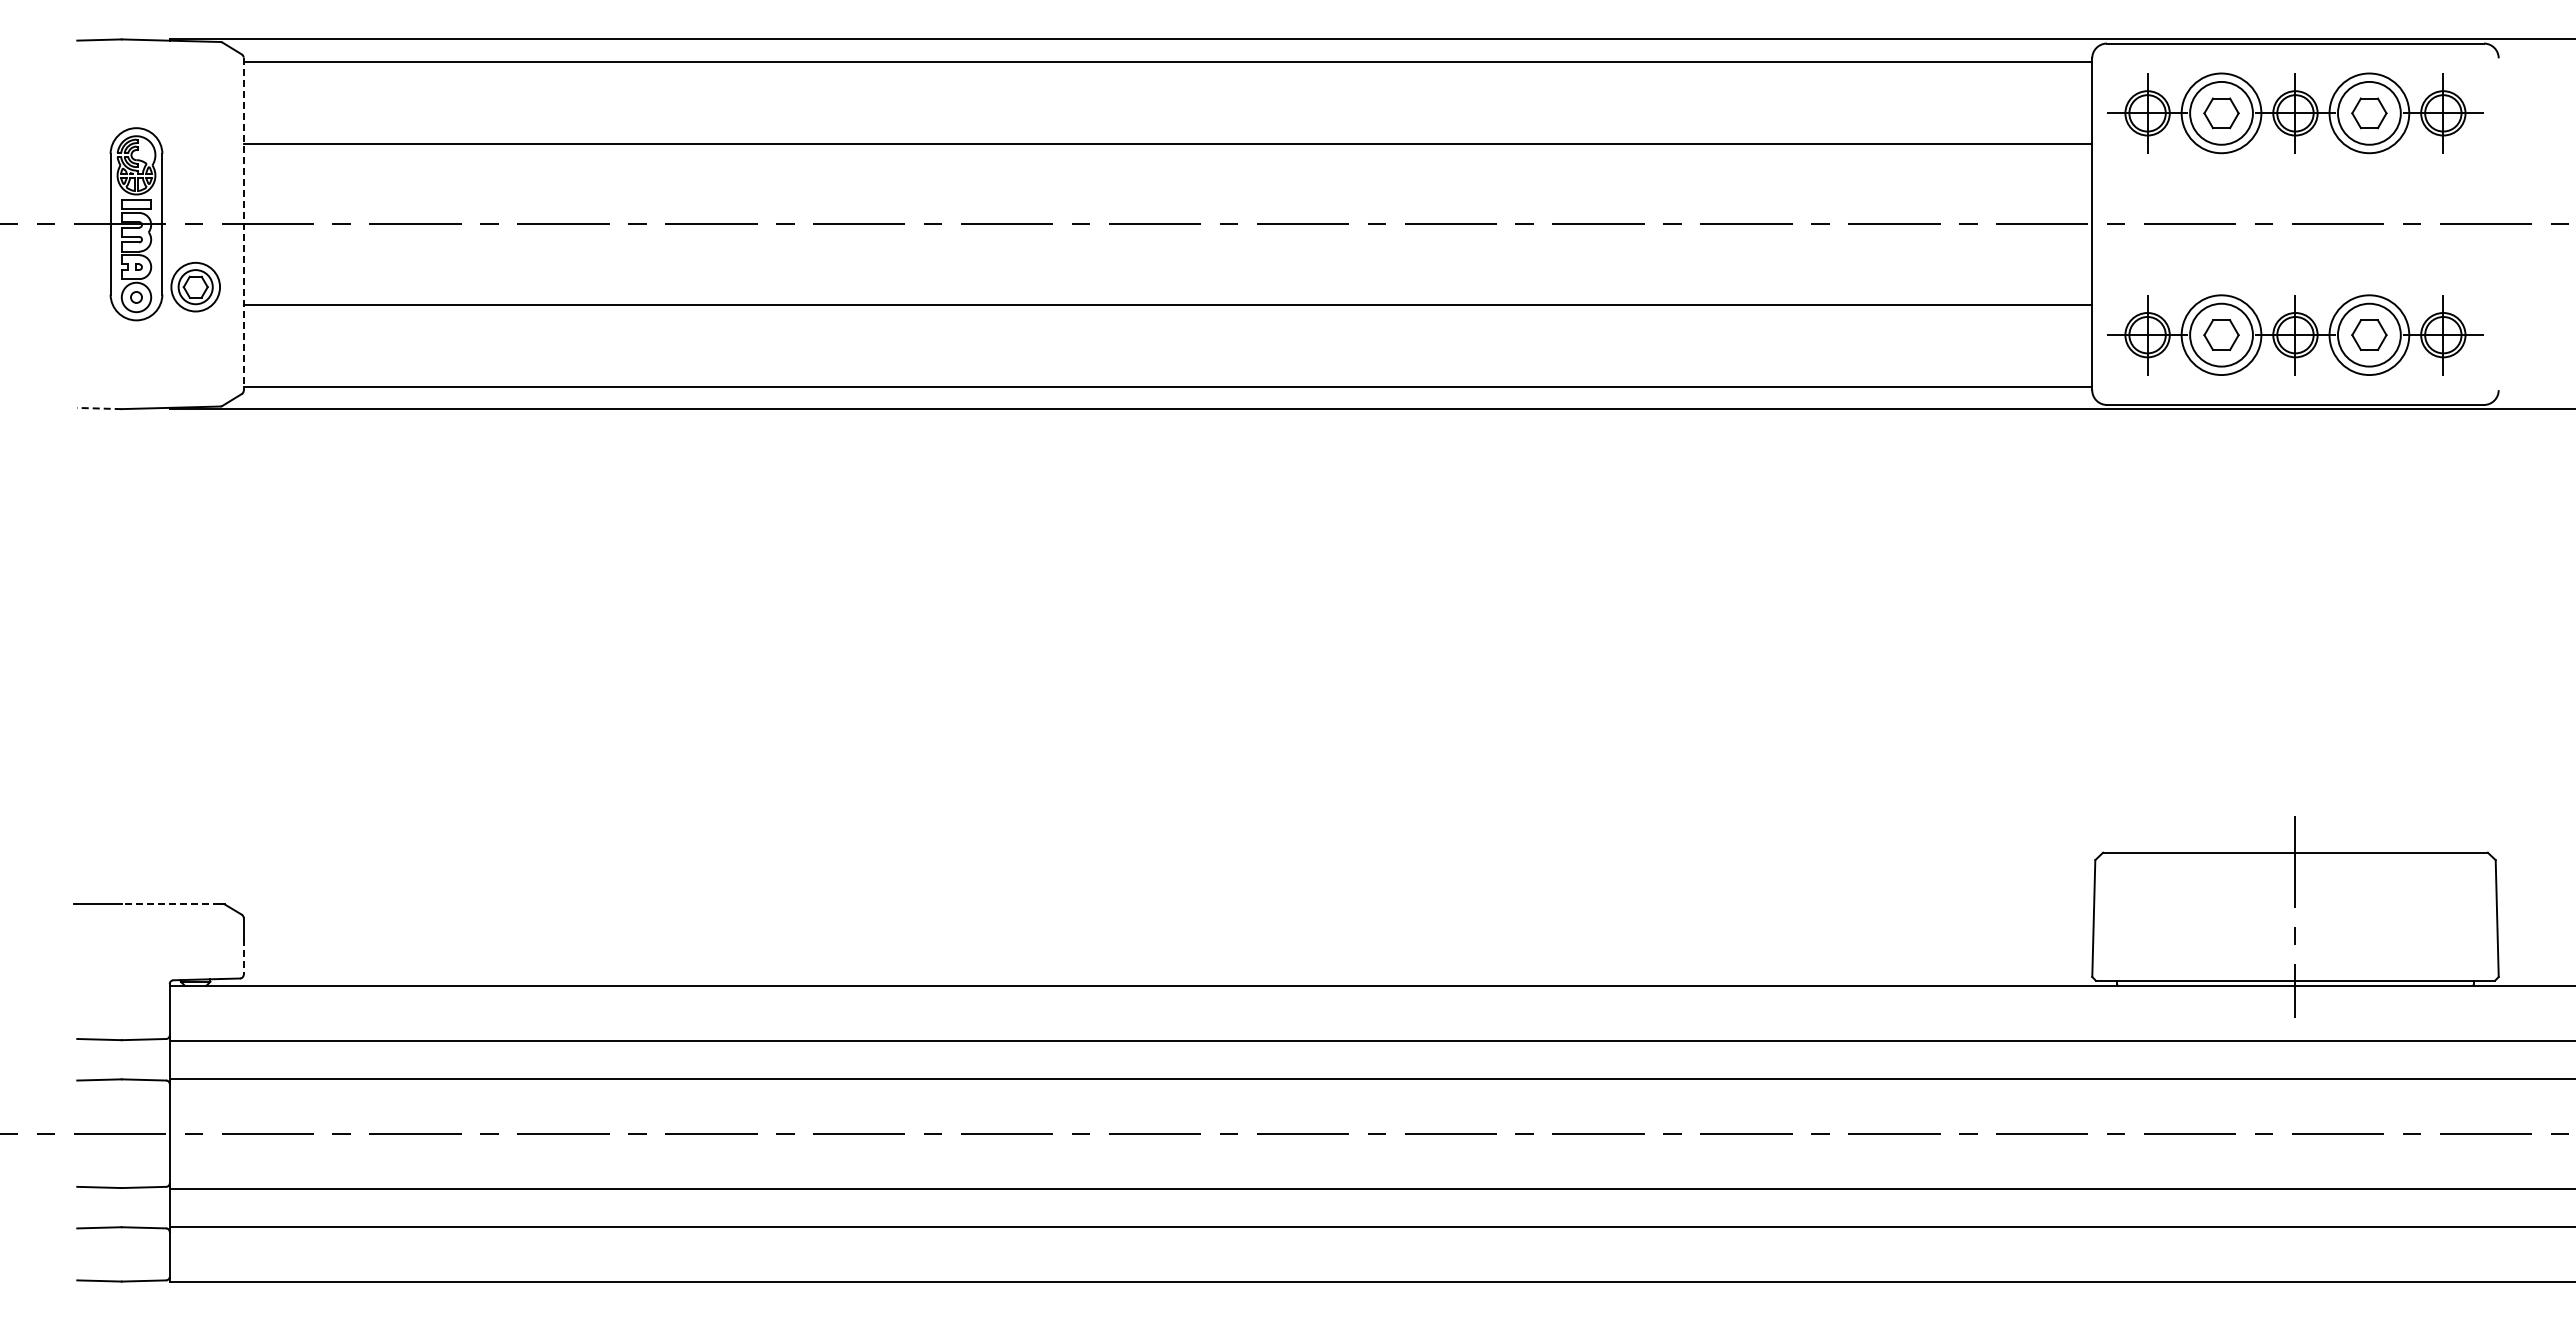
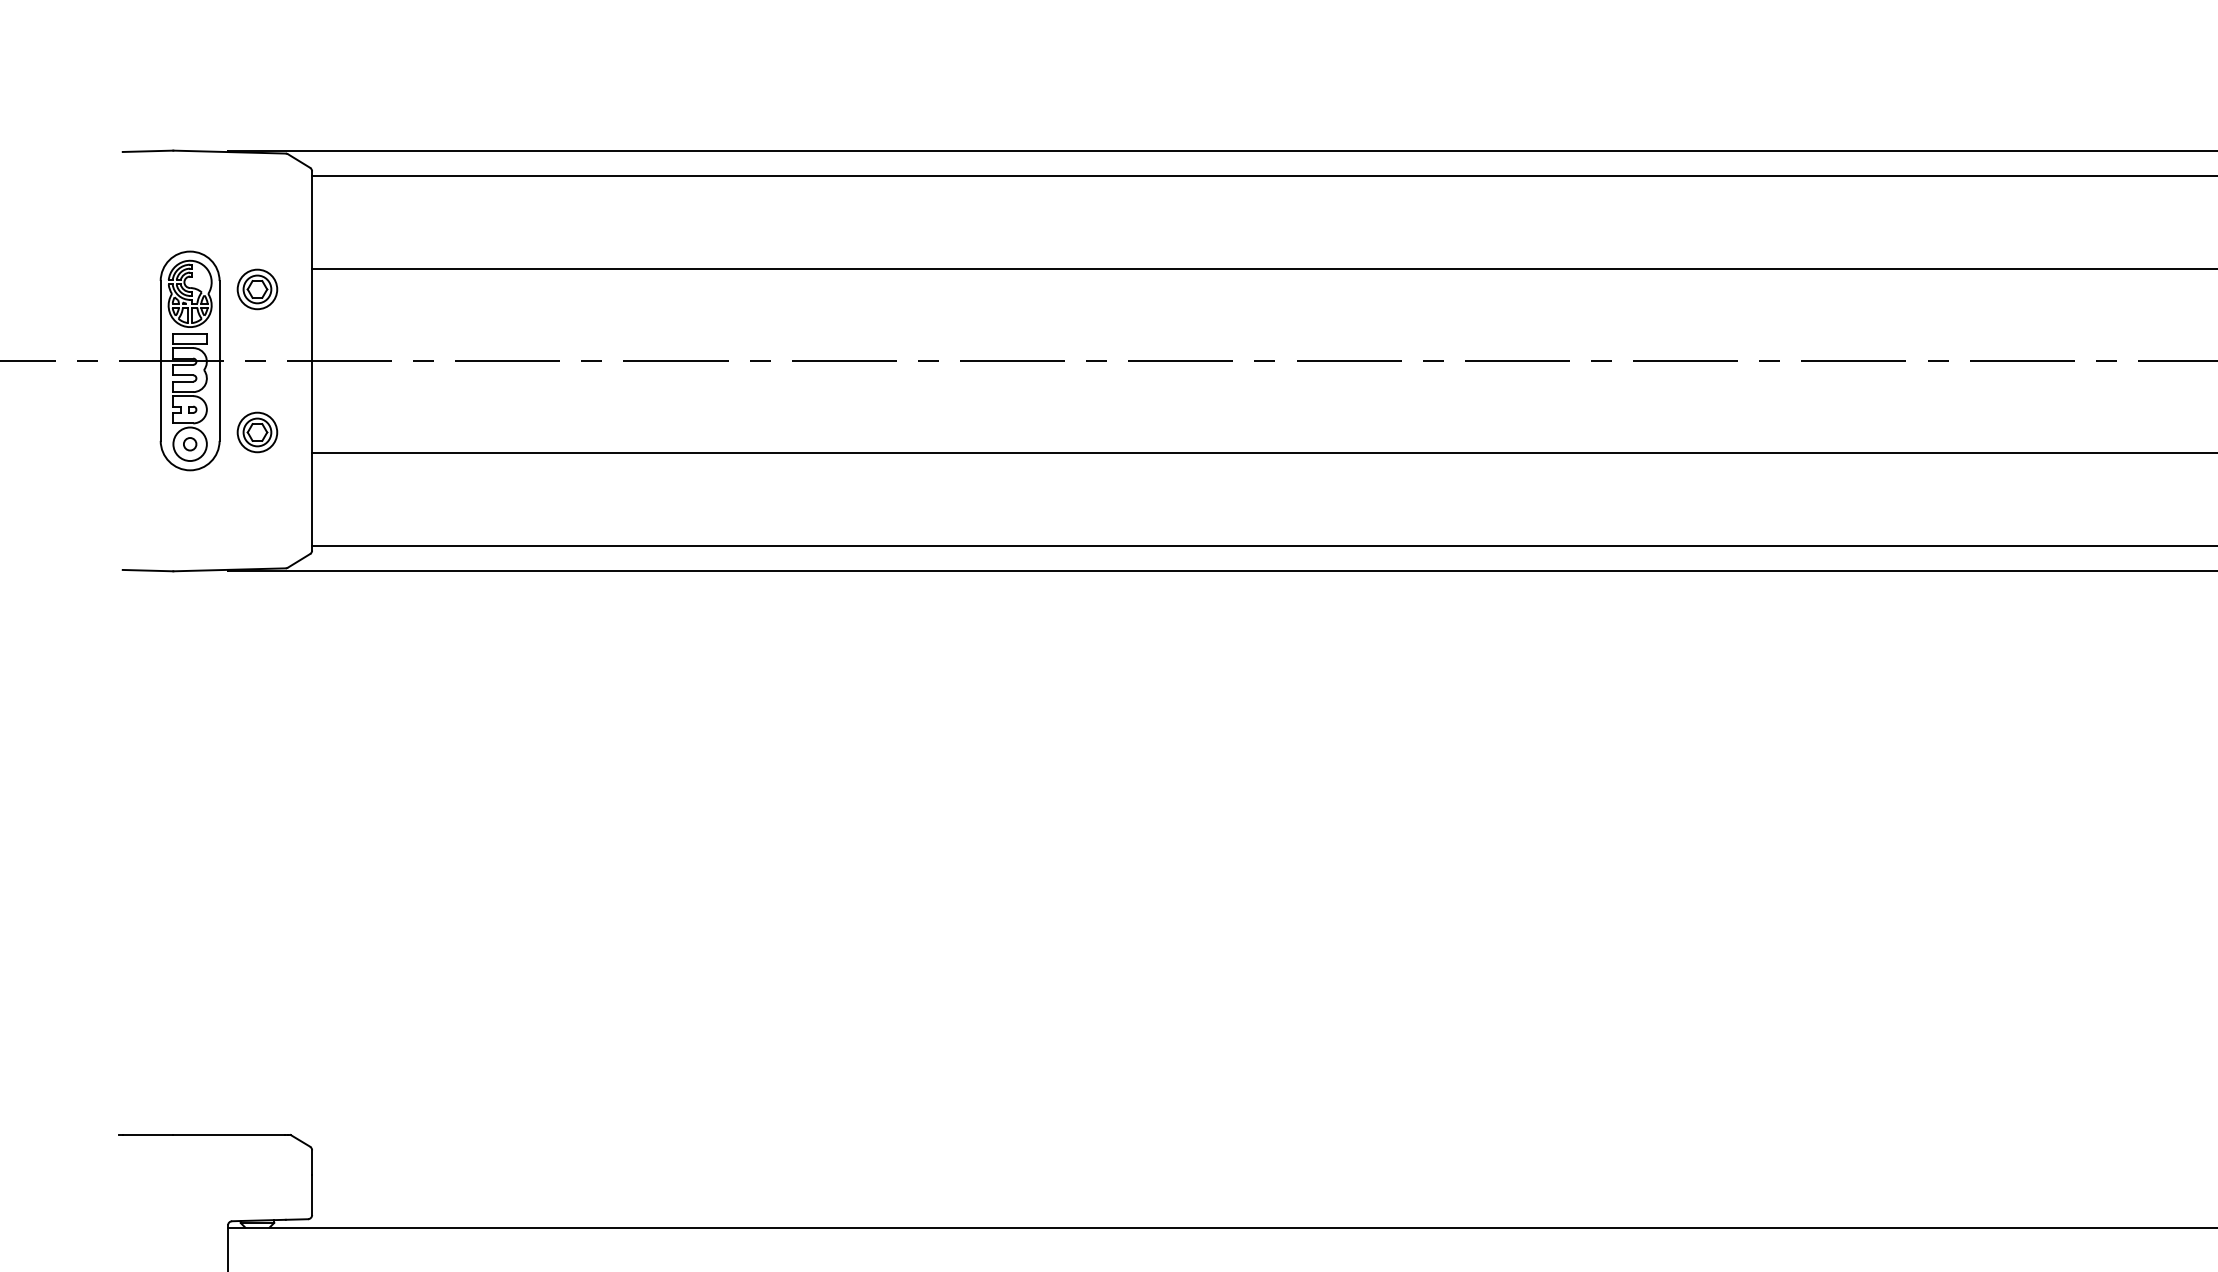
part: (195, 161) -> (257, 289), added
line: (243, 224) -> (311, 361), dashed -> solid
part: (195, 286) -> (257, 431), size x0.71
line: (99, 408) -> (148, 570), dashed -> solid
line: (170, 904) -> (228, 1135), dashed -> solid
line: (243, 957) -> (311, 1195), dashed -> solid

